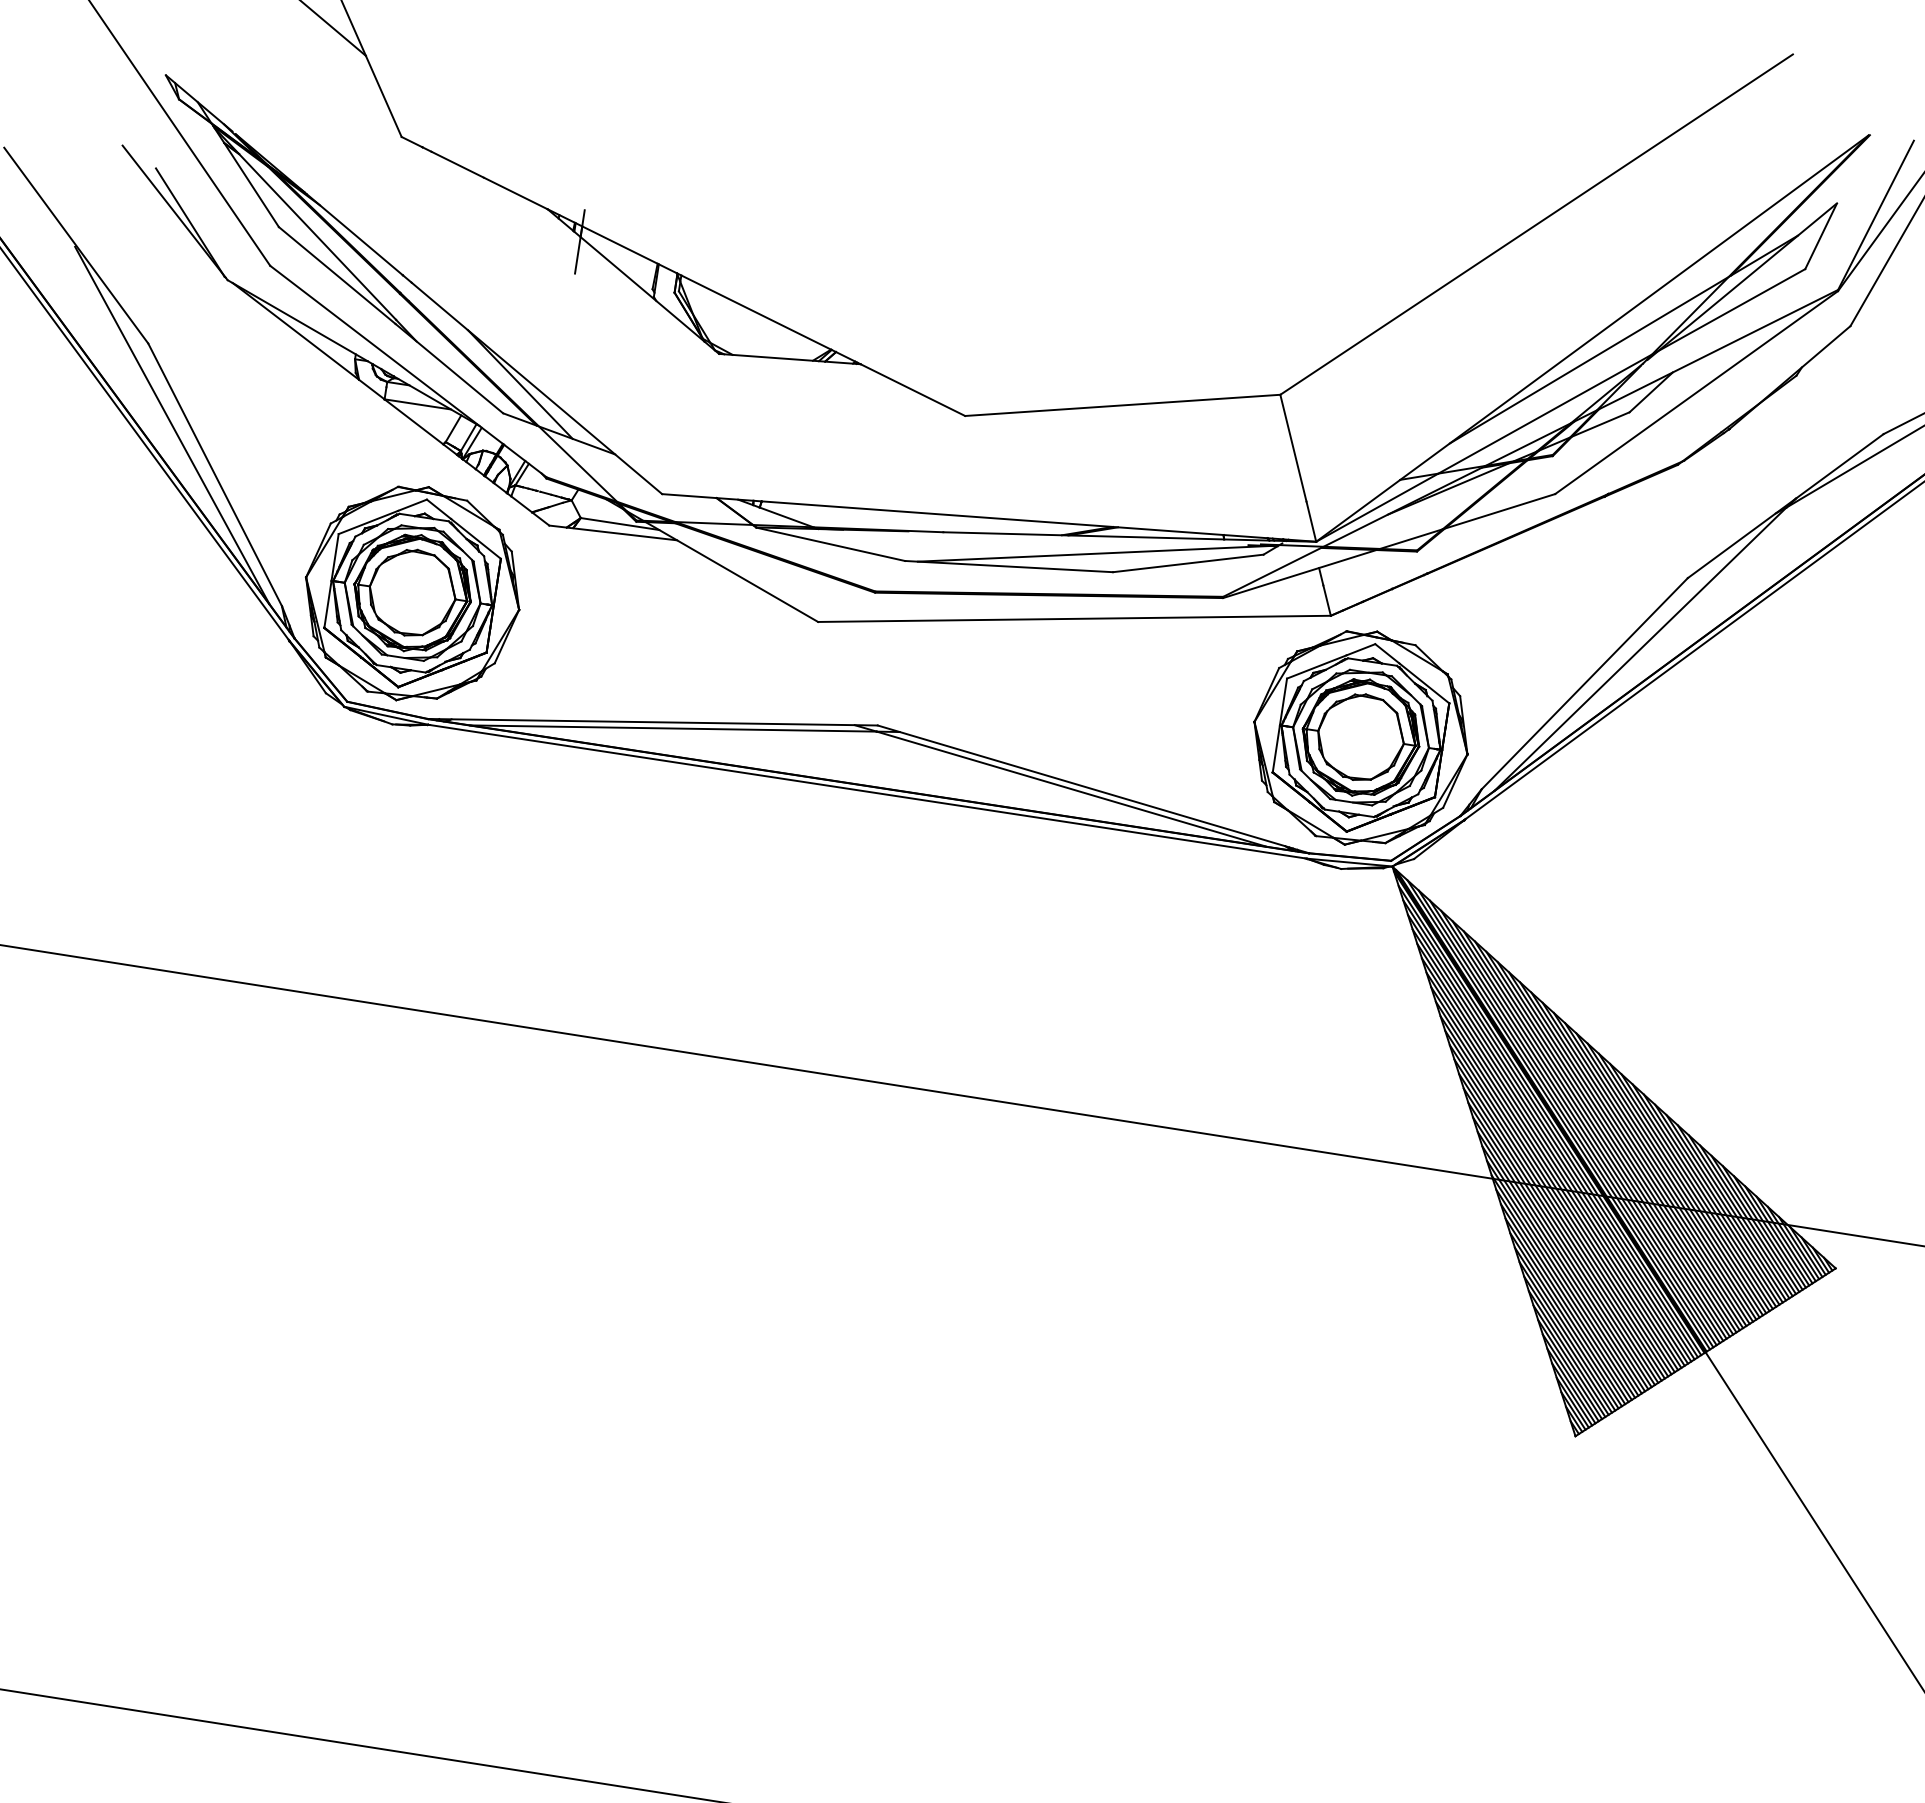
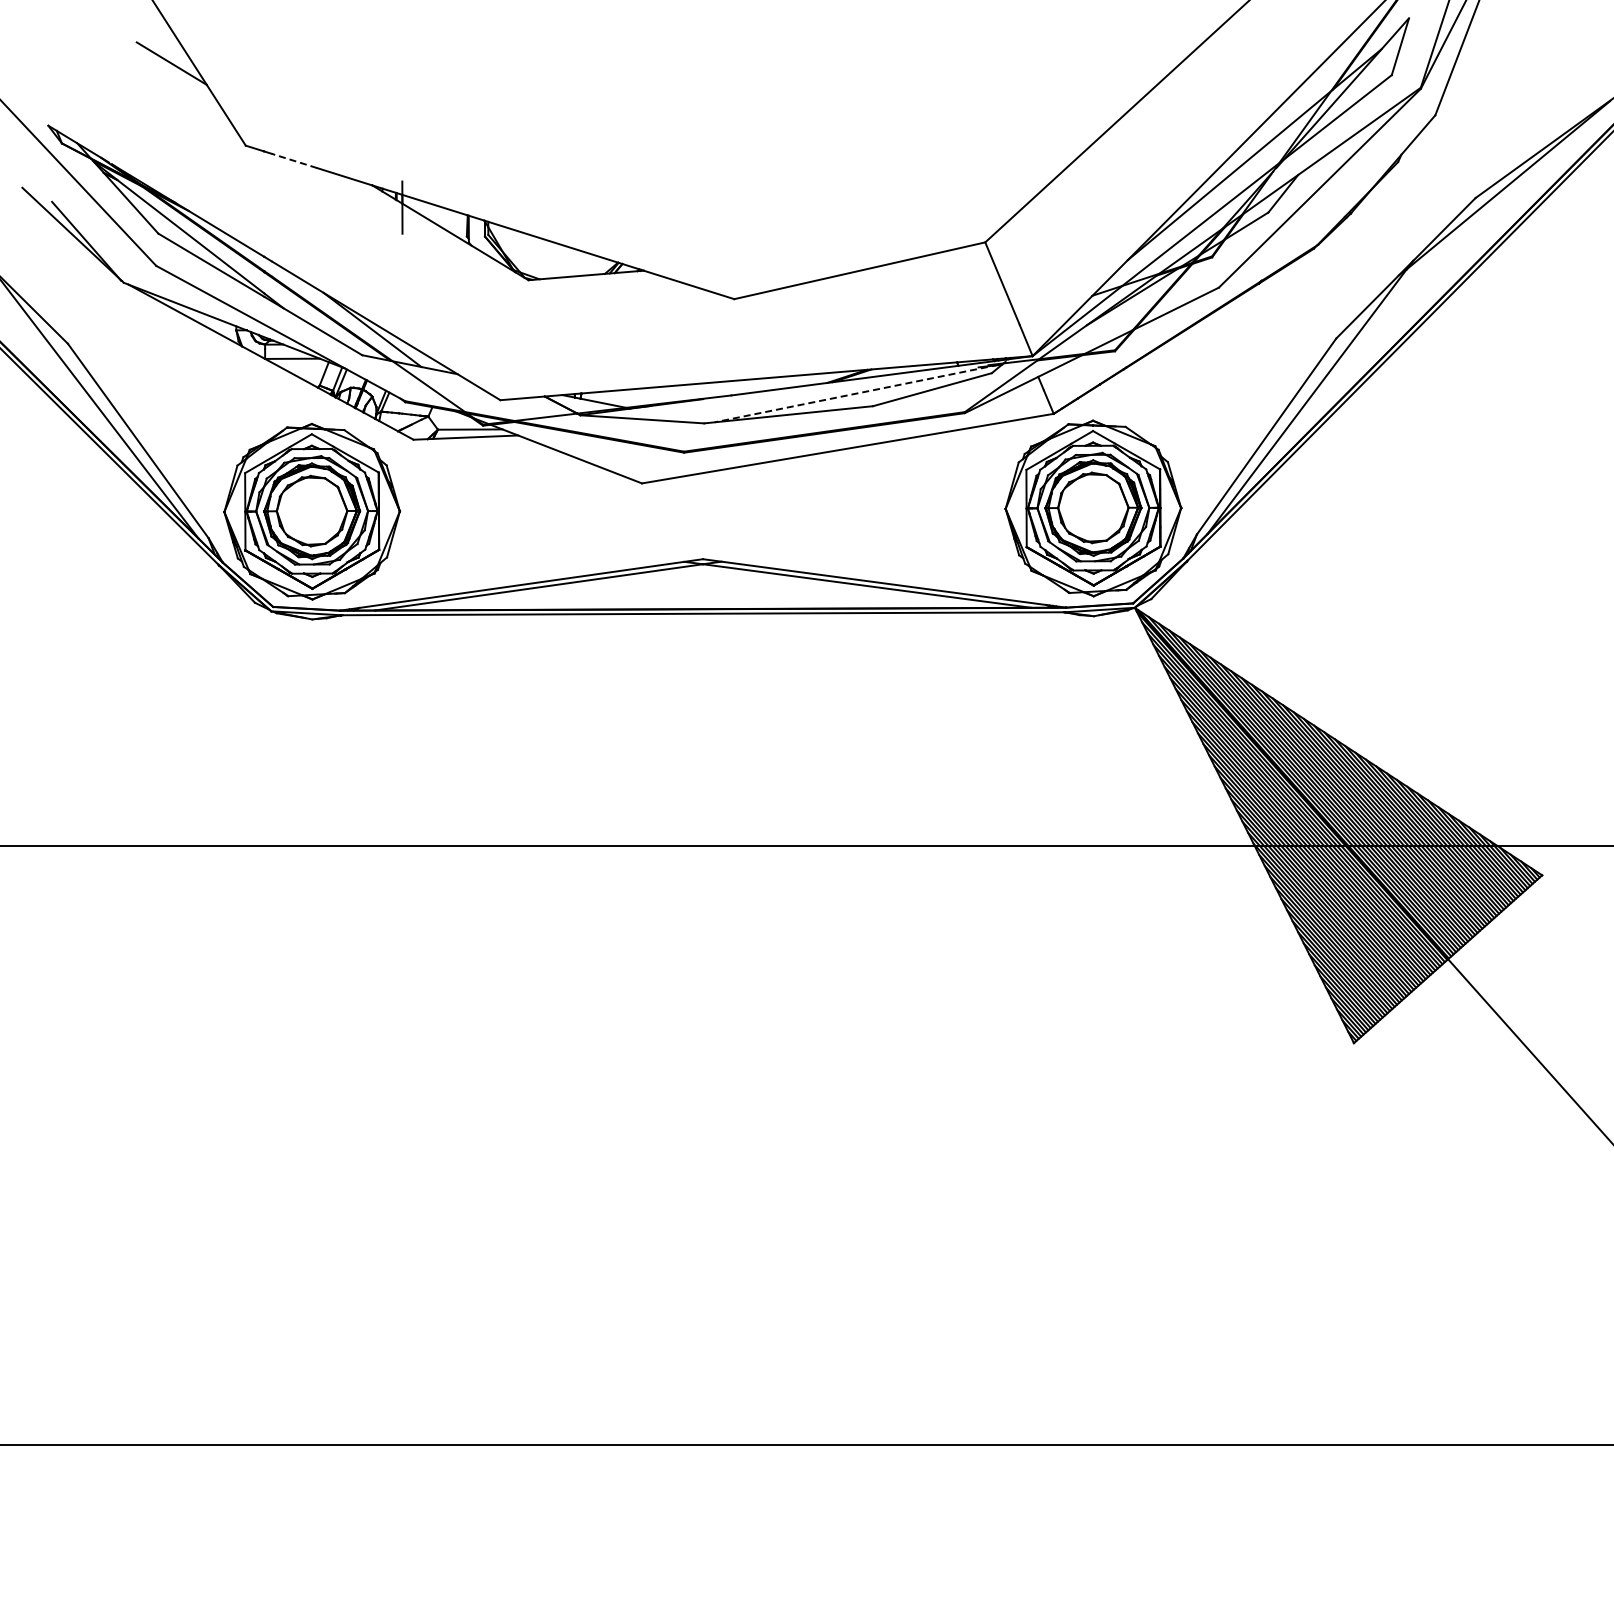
line: (457, 164) -> (294, 160), solid -> dashed
line: (1095, 553) -> (856, 393), solid -> dashed

